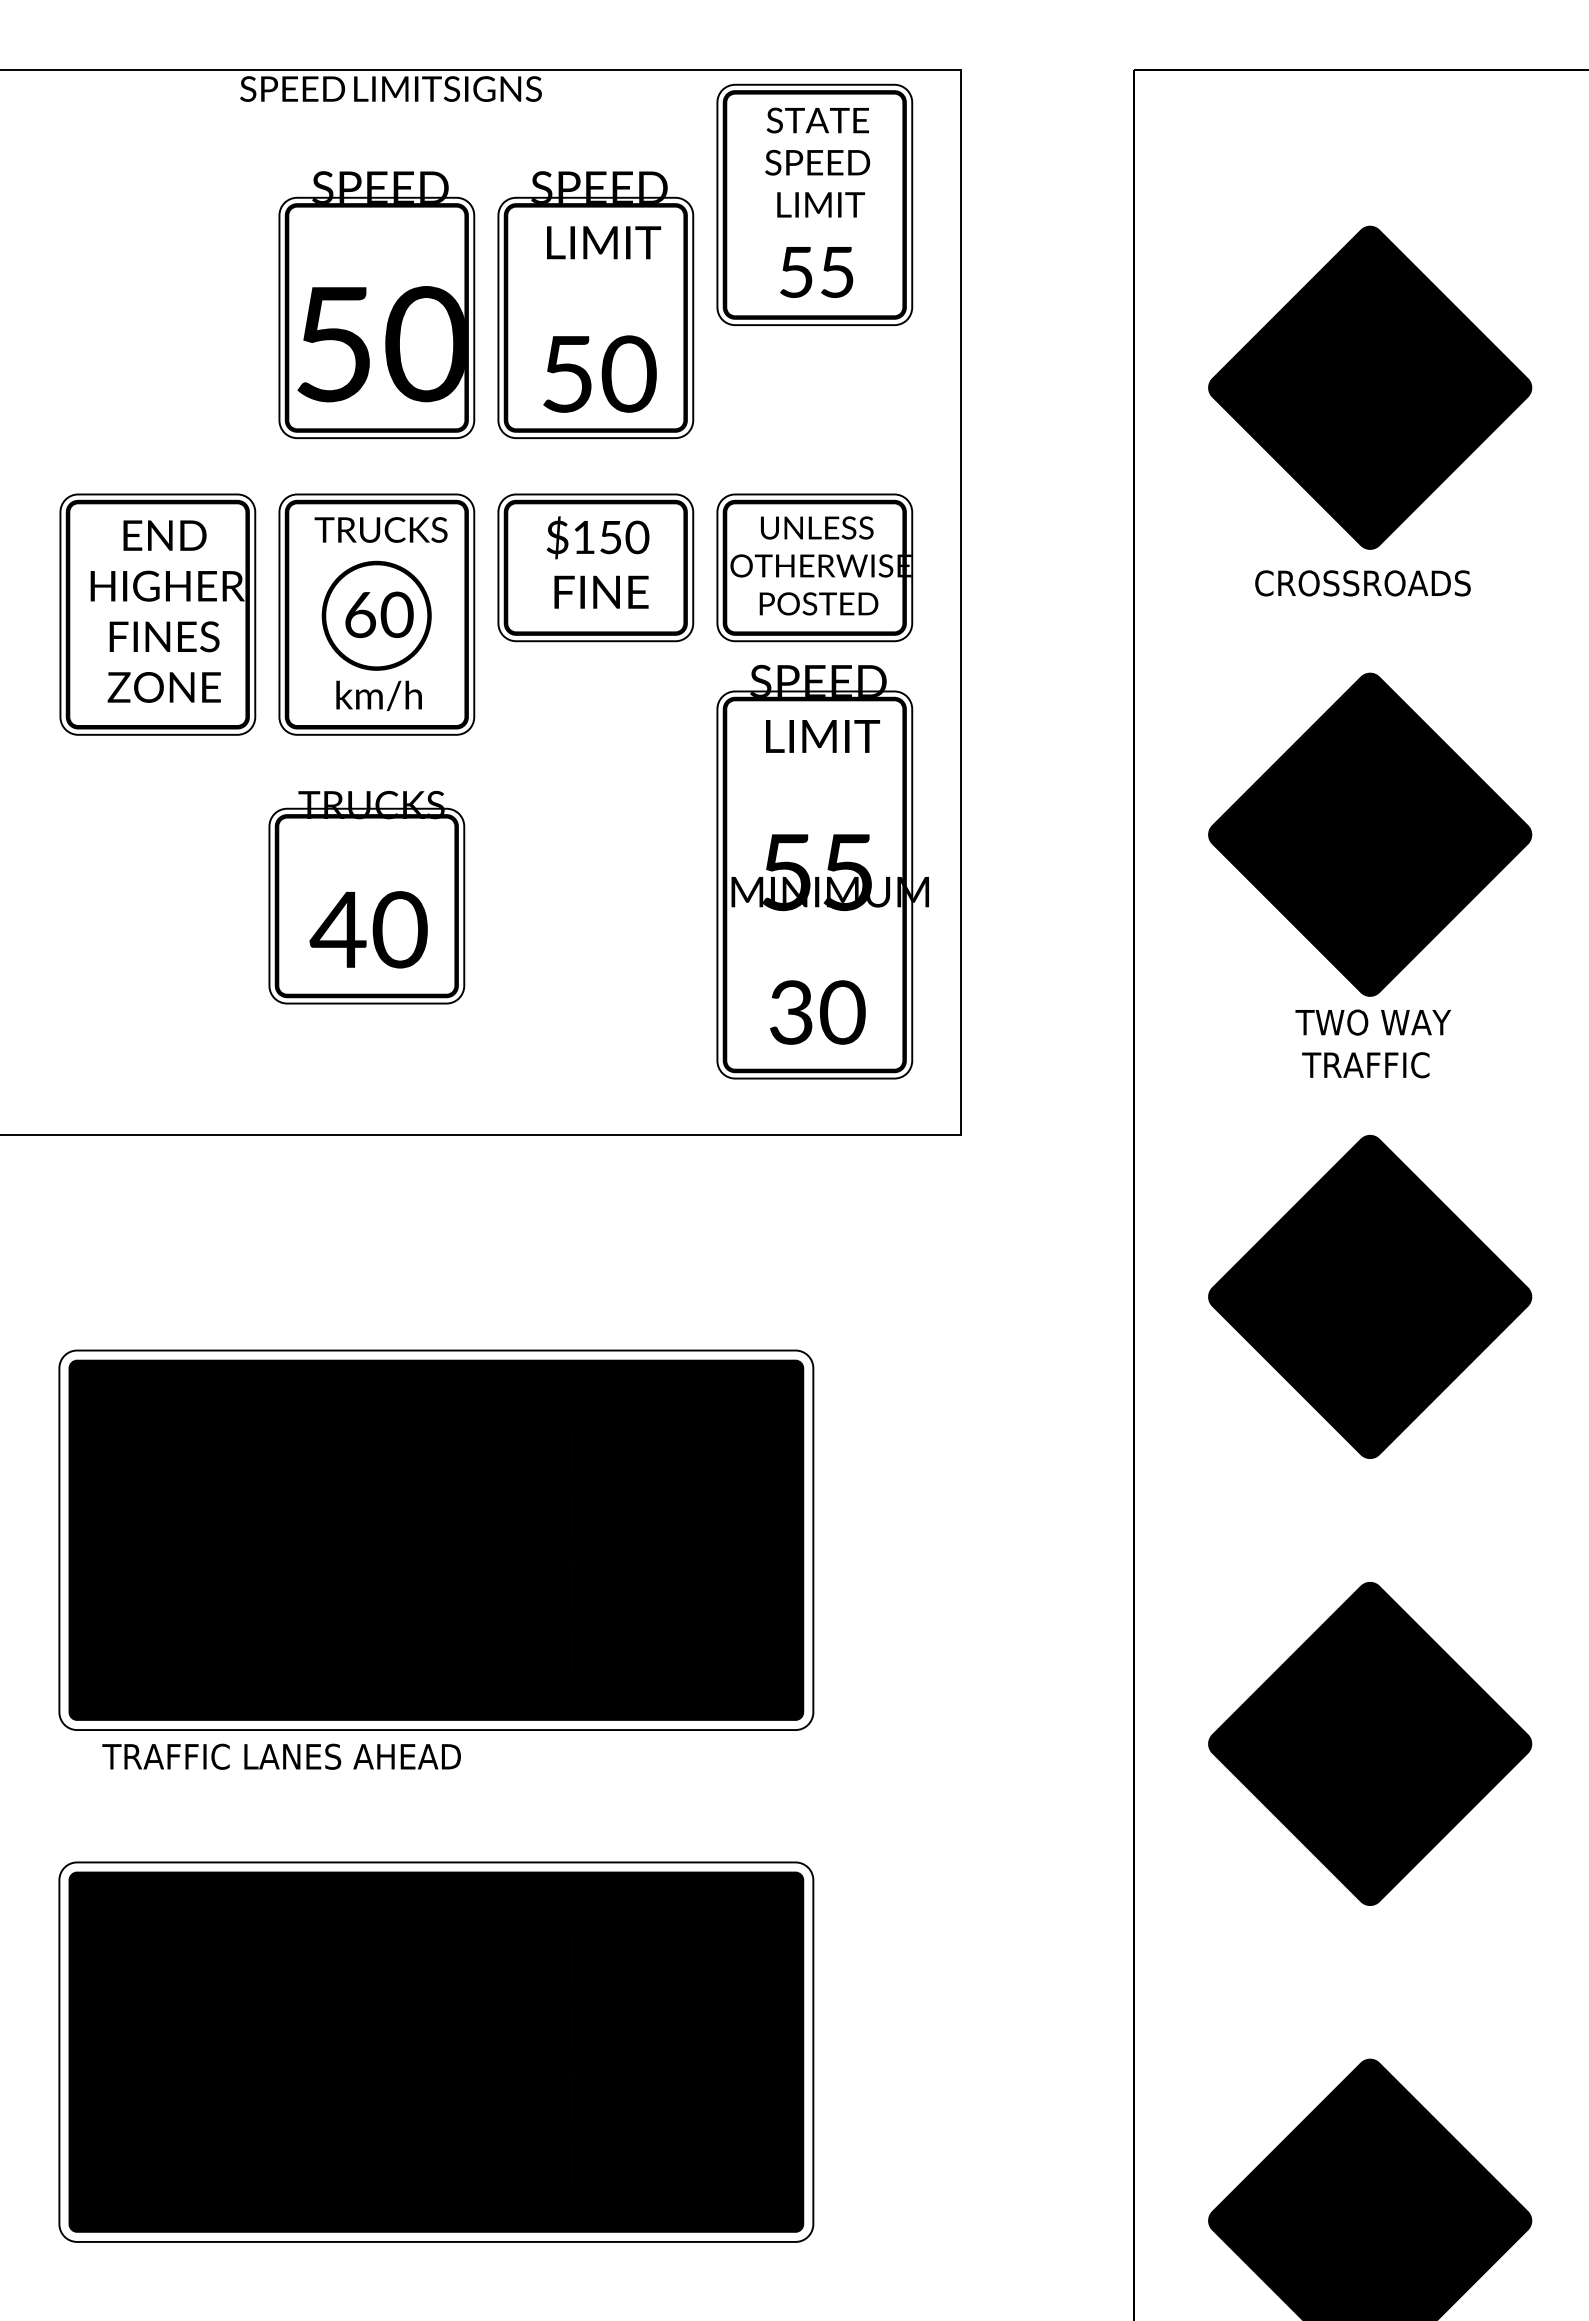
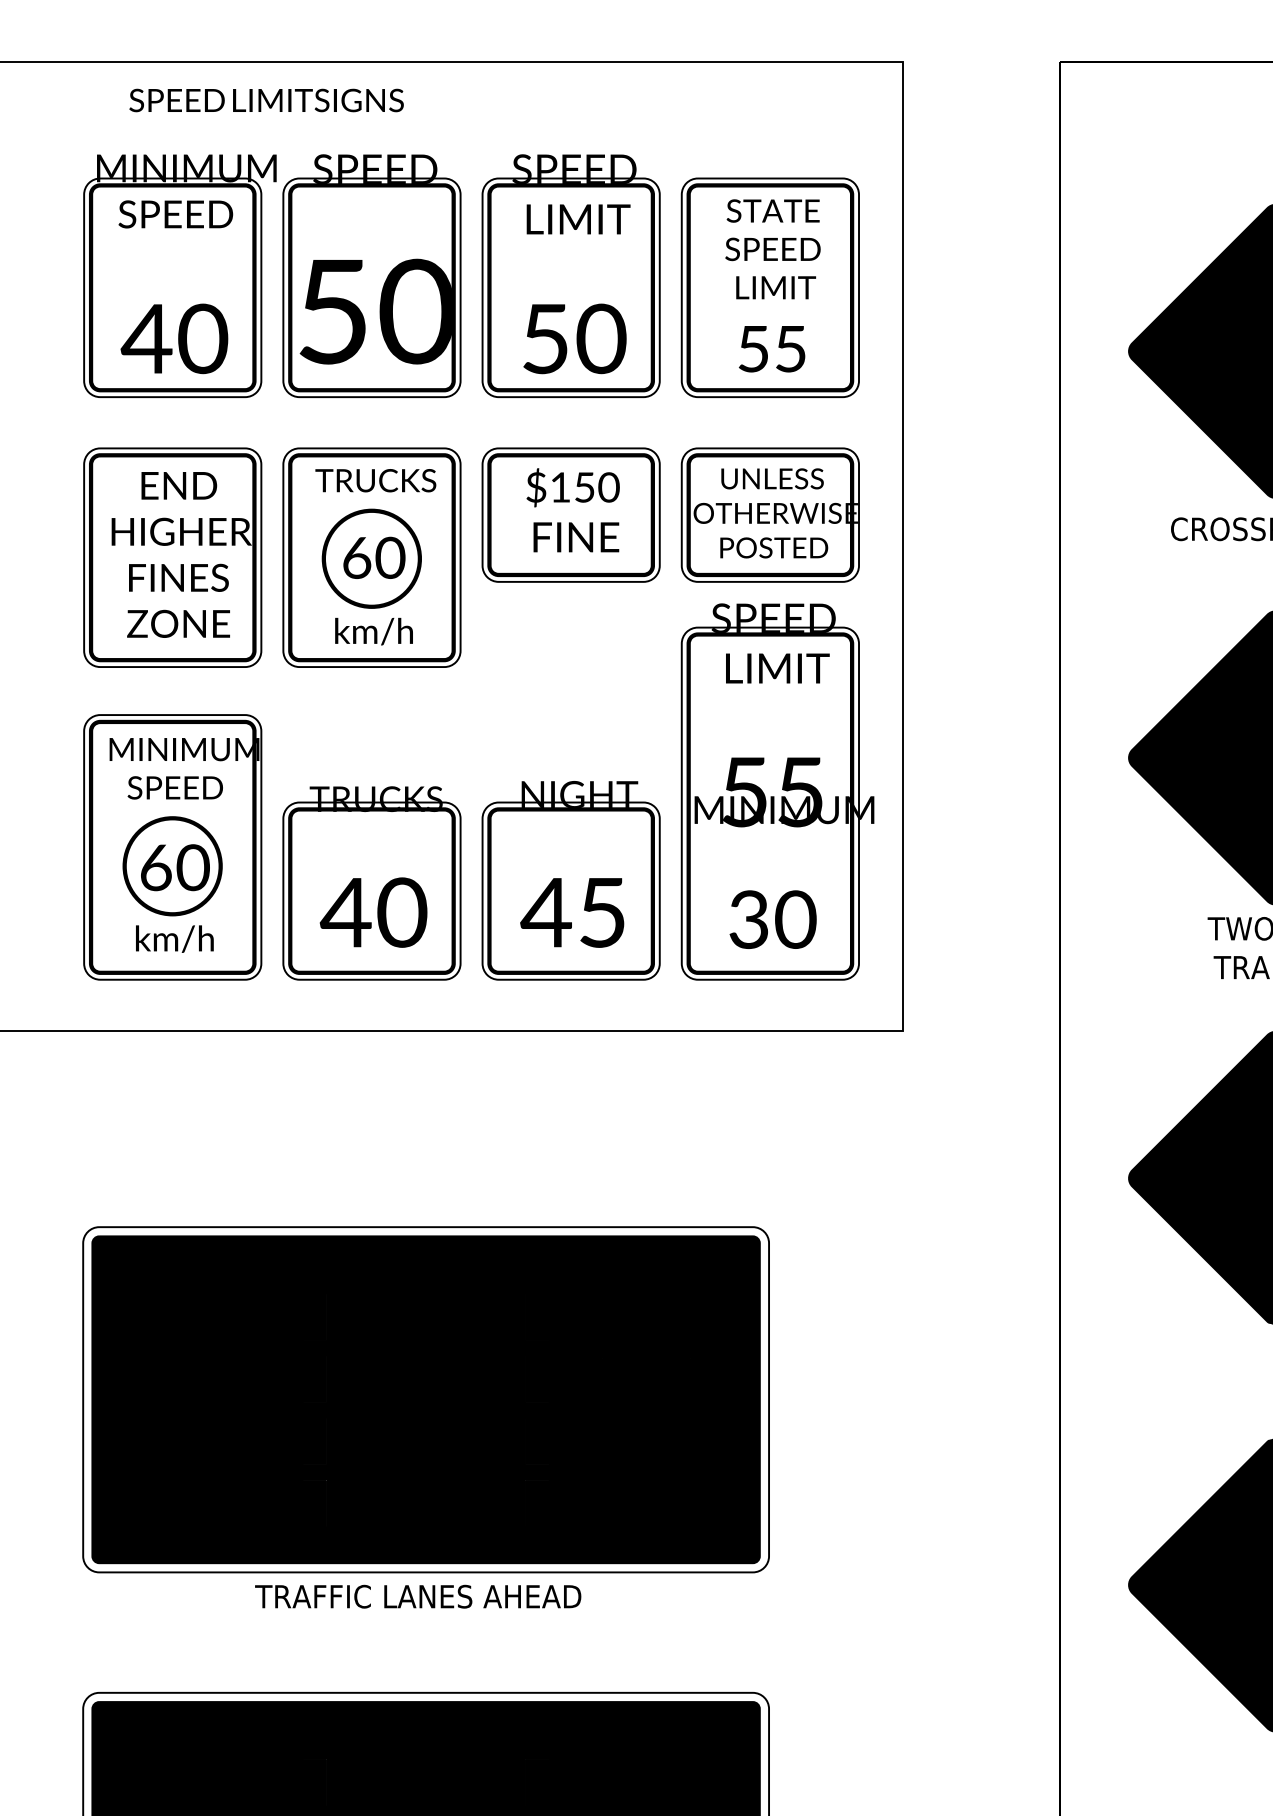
text: (390, 88) -> (266, 100), moved
part: (814, 204) -> (770, 287), moved
part: (165, 304) -> (179, 275), added
part: (366, 897) -> (371, 883), moved
part: (157, 932) -> (172, 846), added
part: (595, 969) -> (570, 880), added
text: (281, 1756) -> (418, 1596), moved

